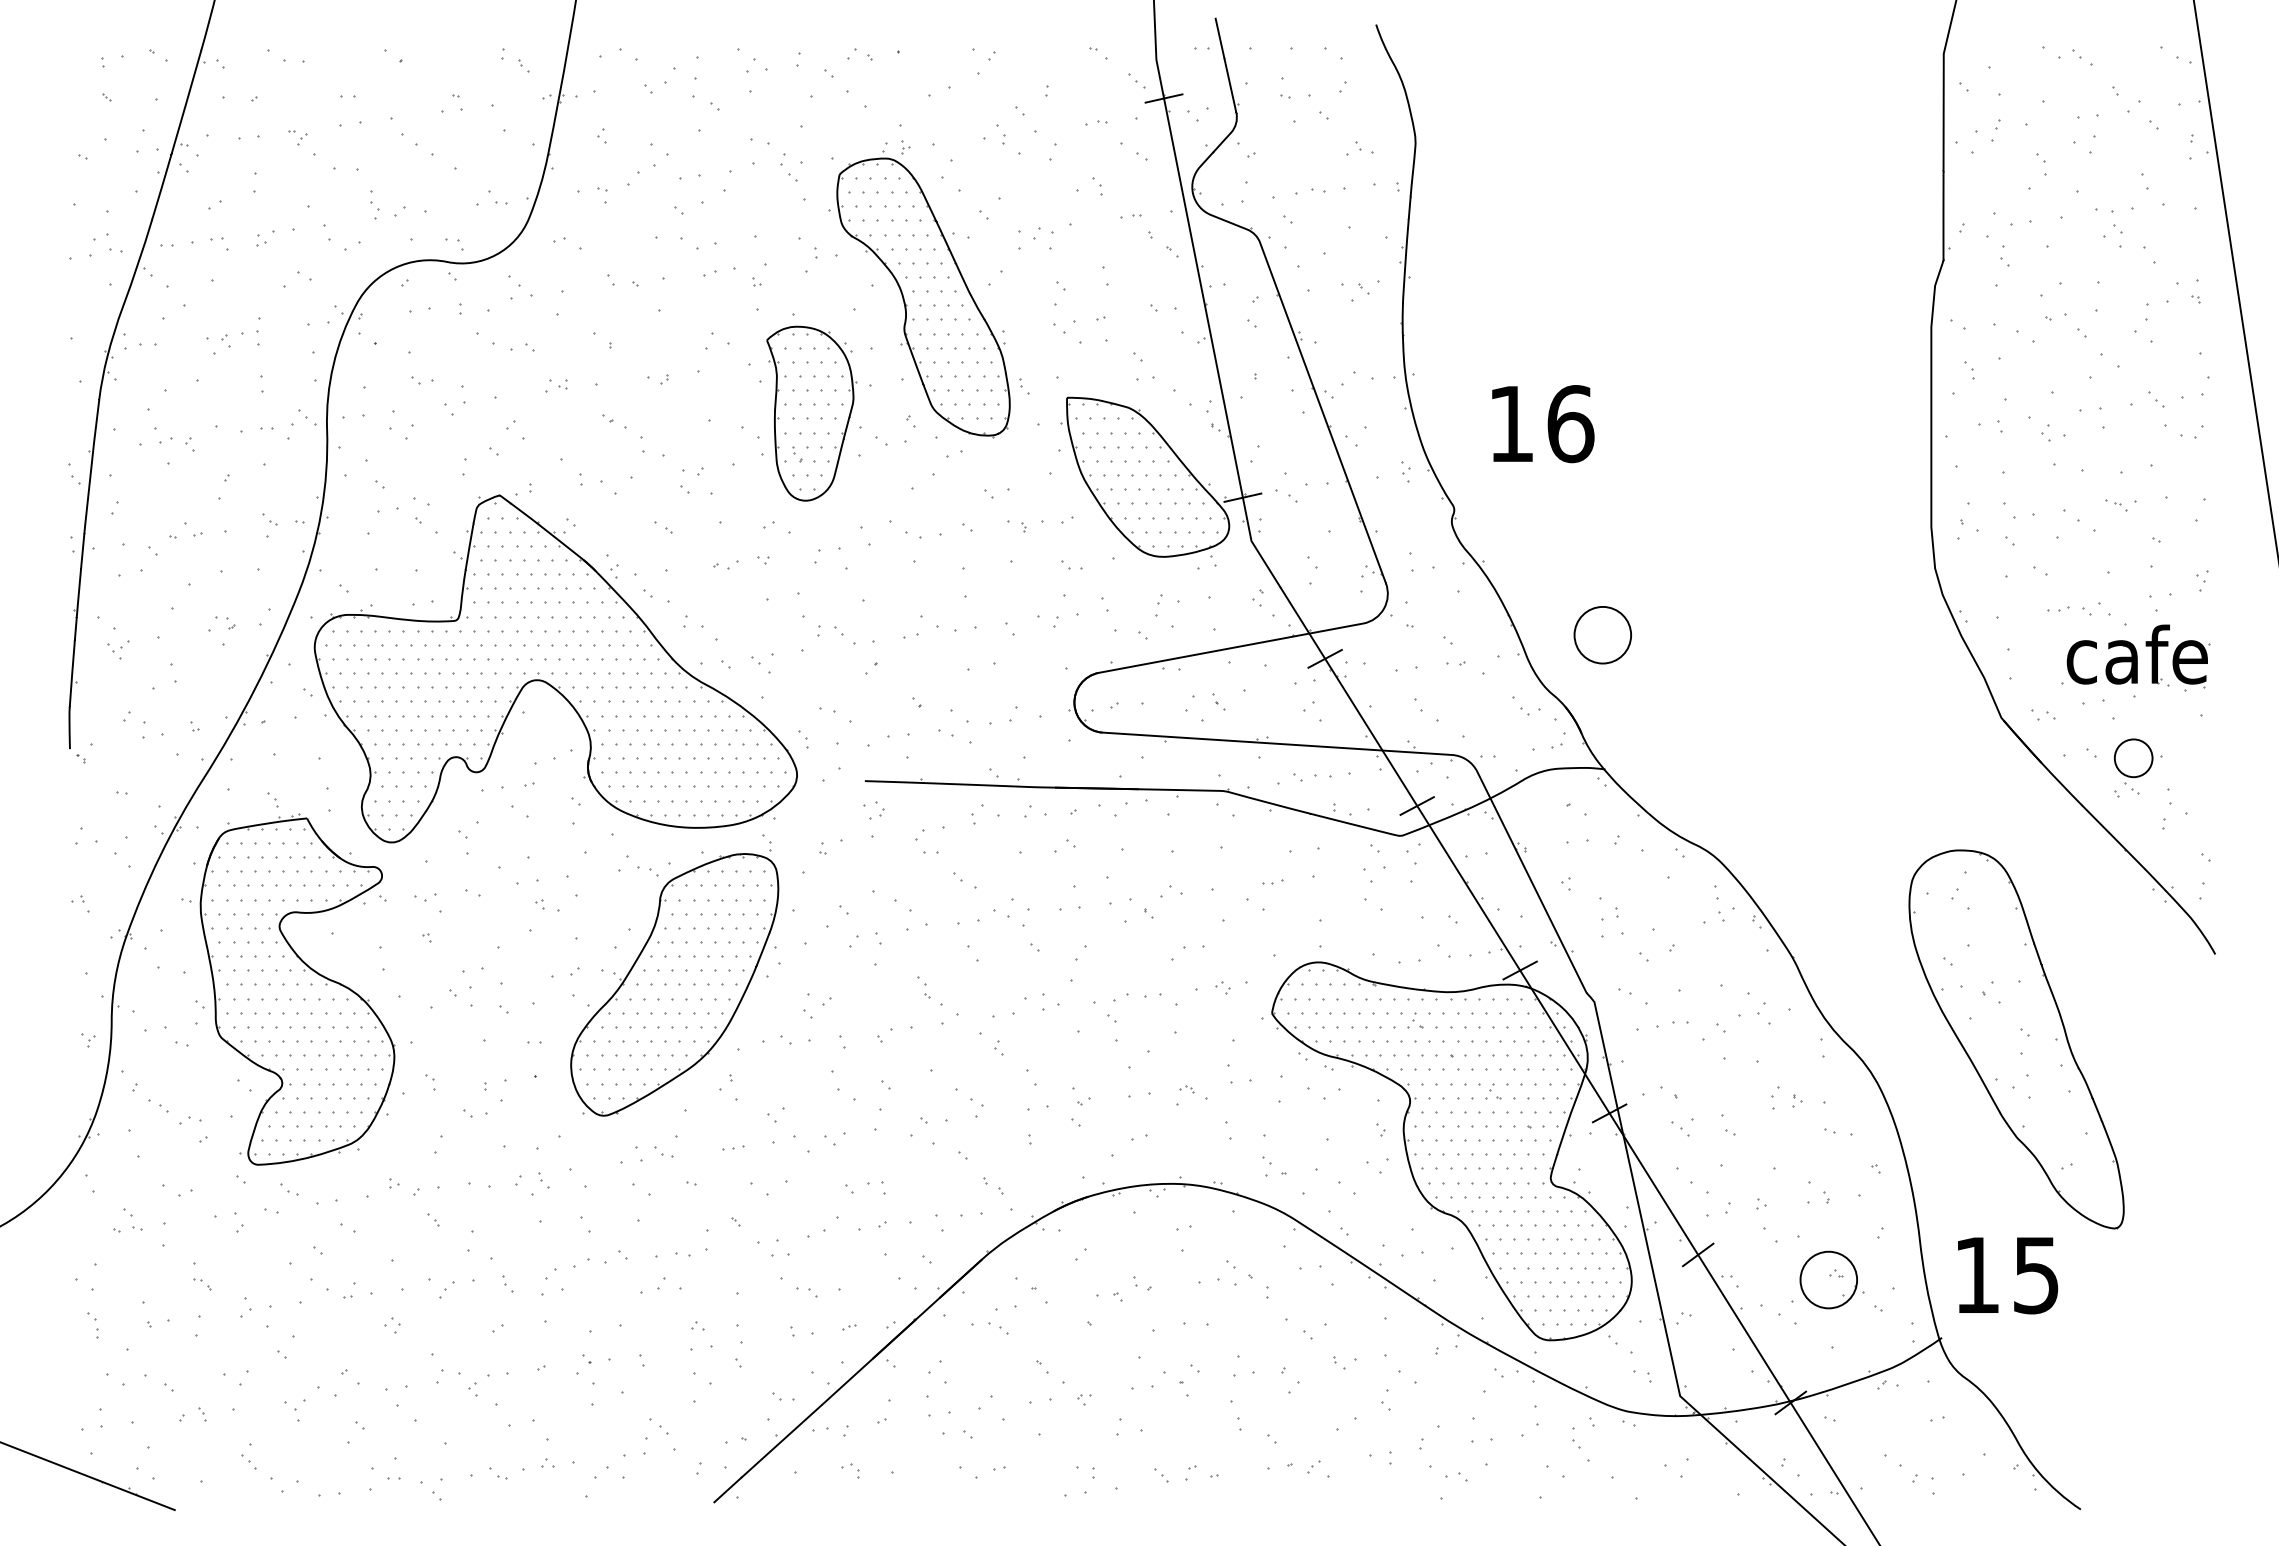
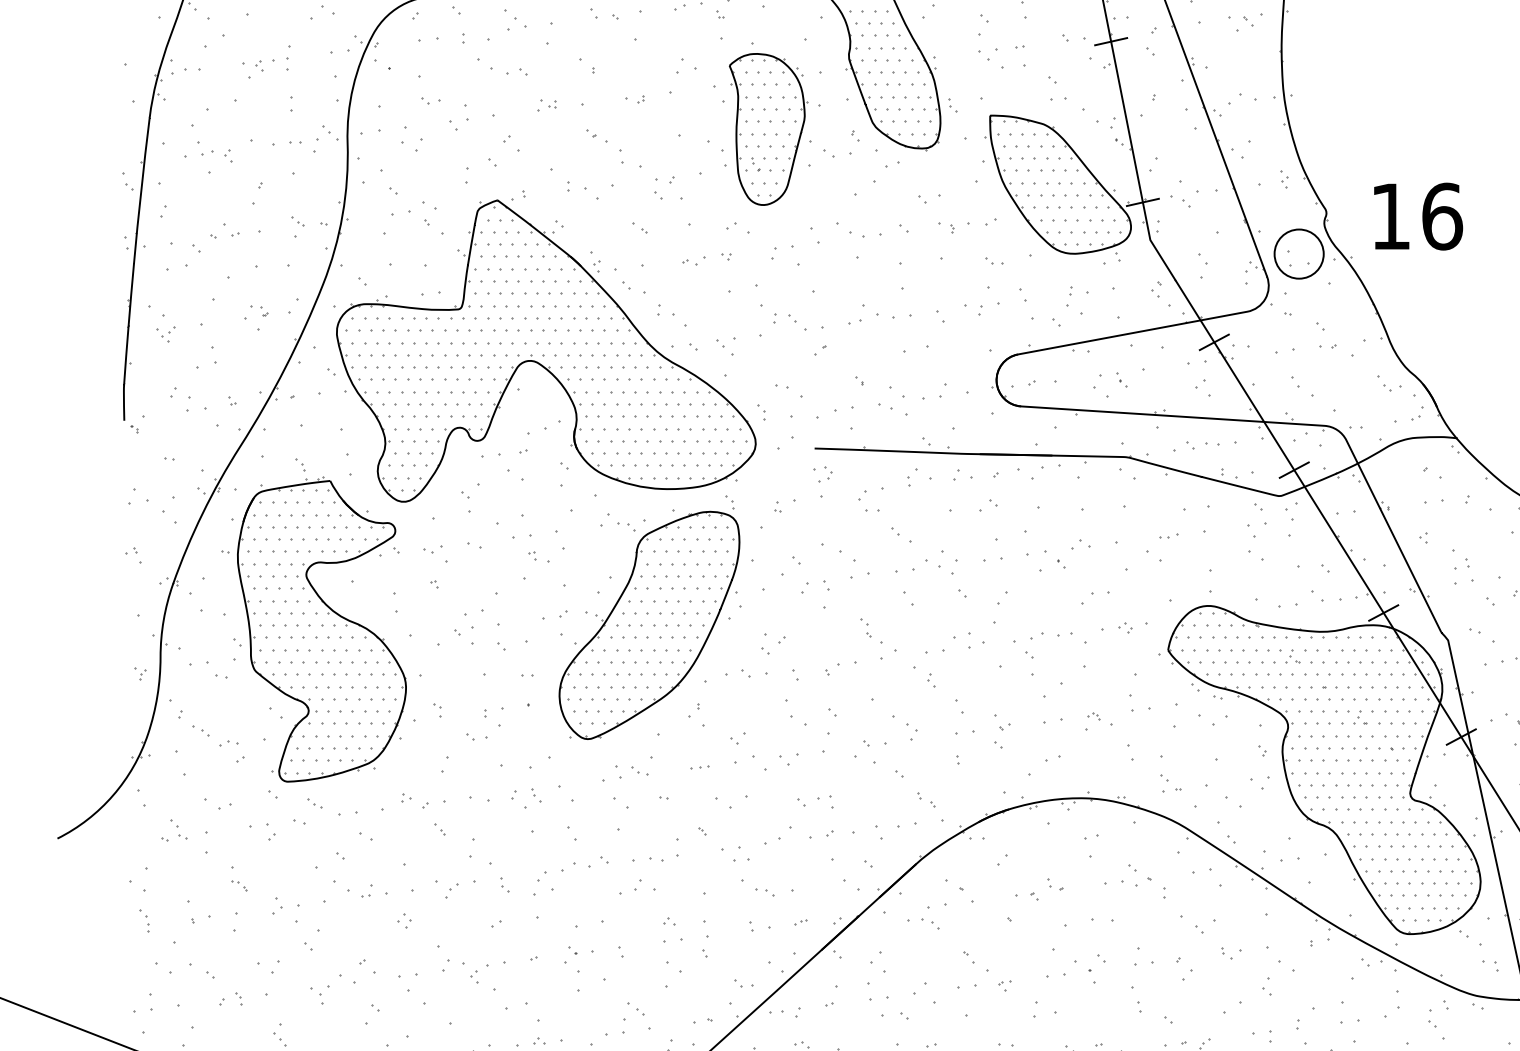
line: (1205, 312) -> (1110, 41), added
text: (1543, 424) -> (1418, 217), moved
part: (1602, 635) -> (1298, 254), moved

